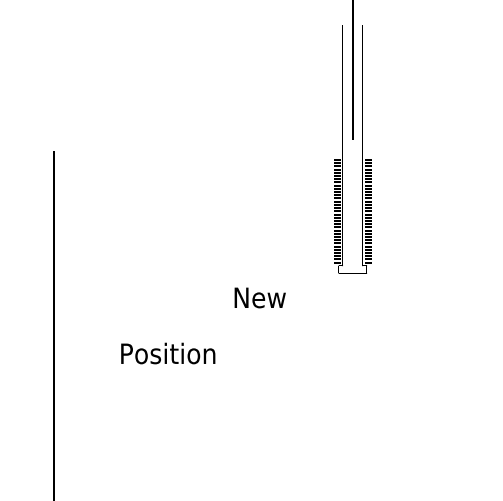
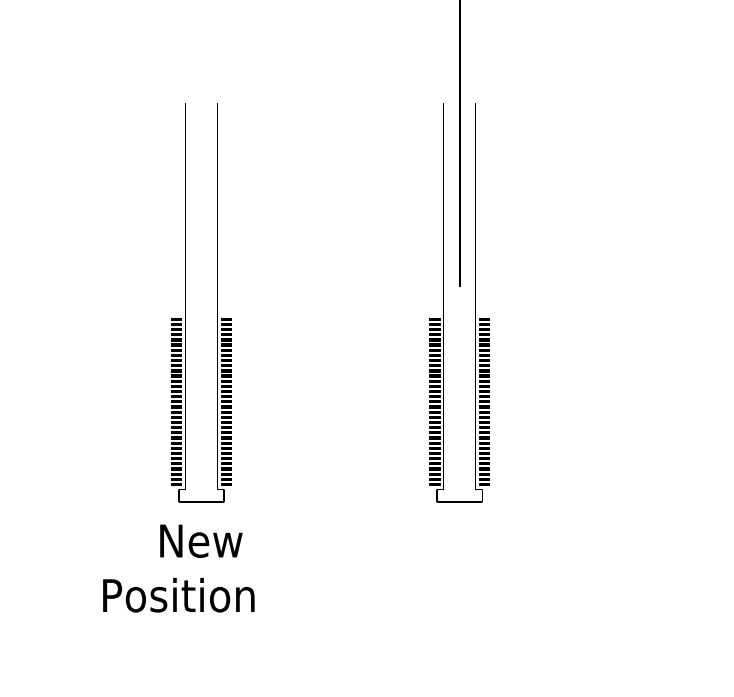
part: (182, 149) -> (185, 302), added
text: (259, 297) -> (200, 540), moved
text: (168, 353) -> (179, 595), moved

